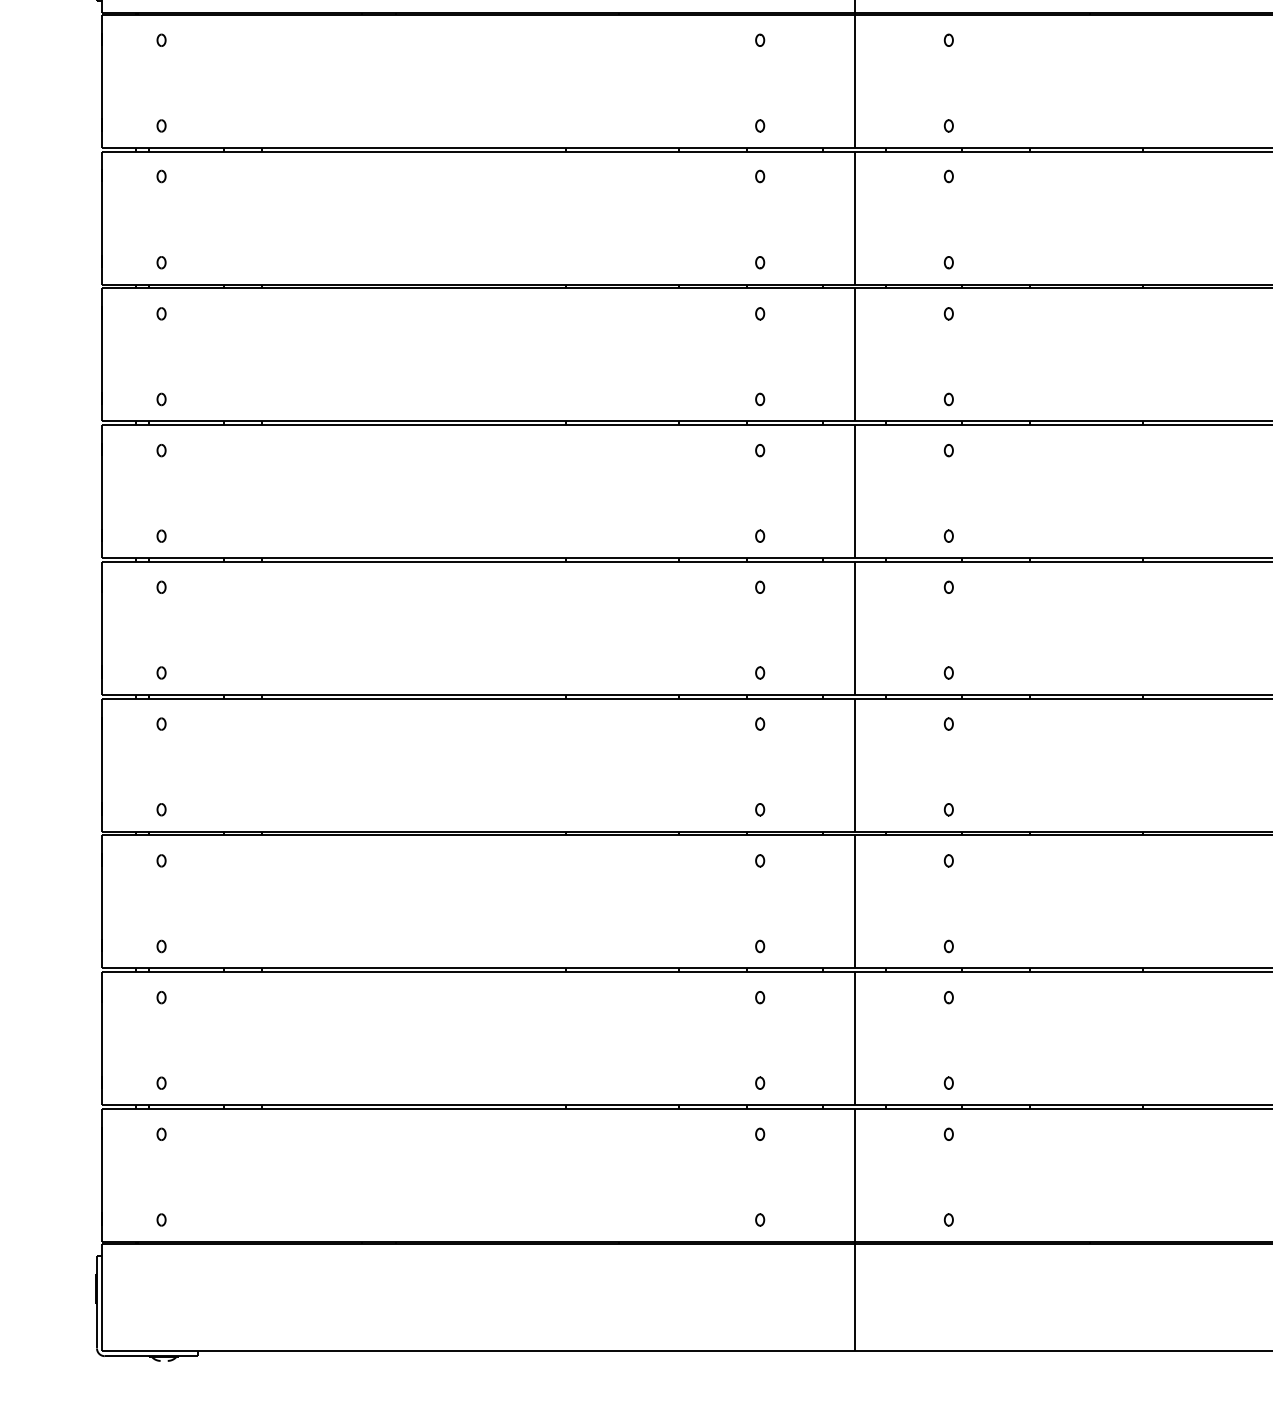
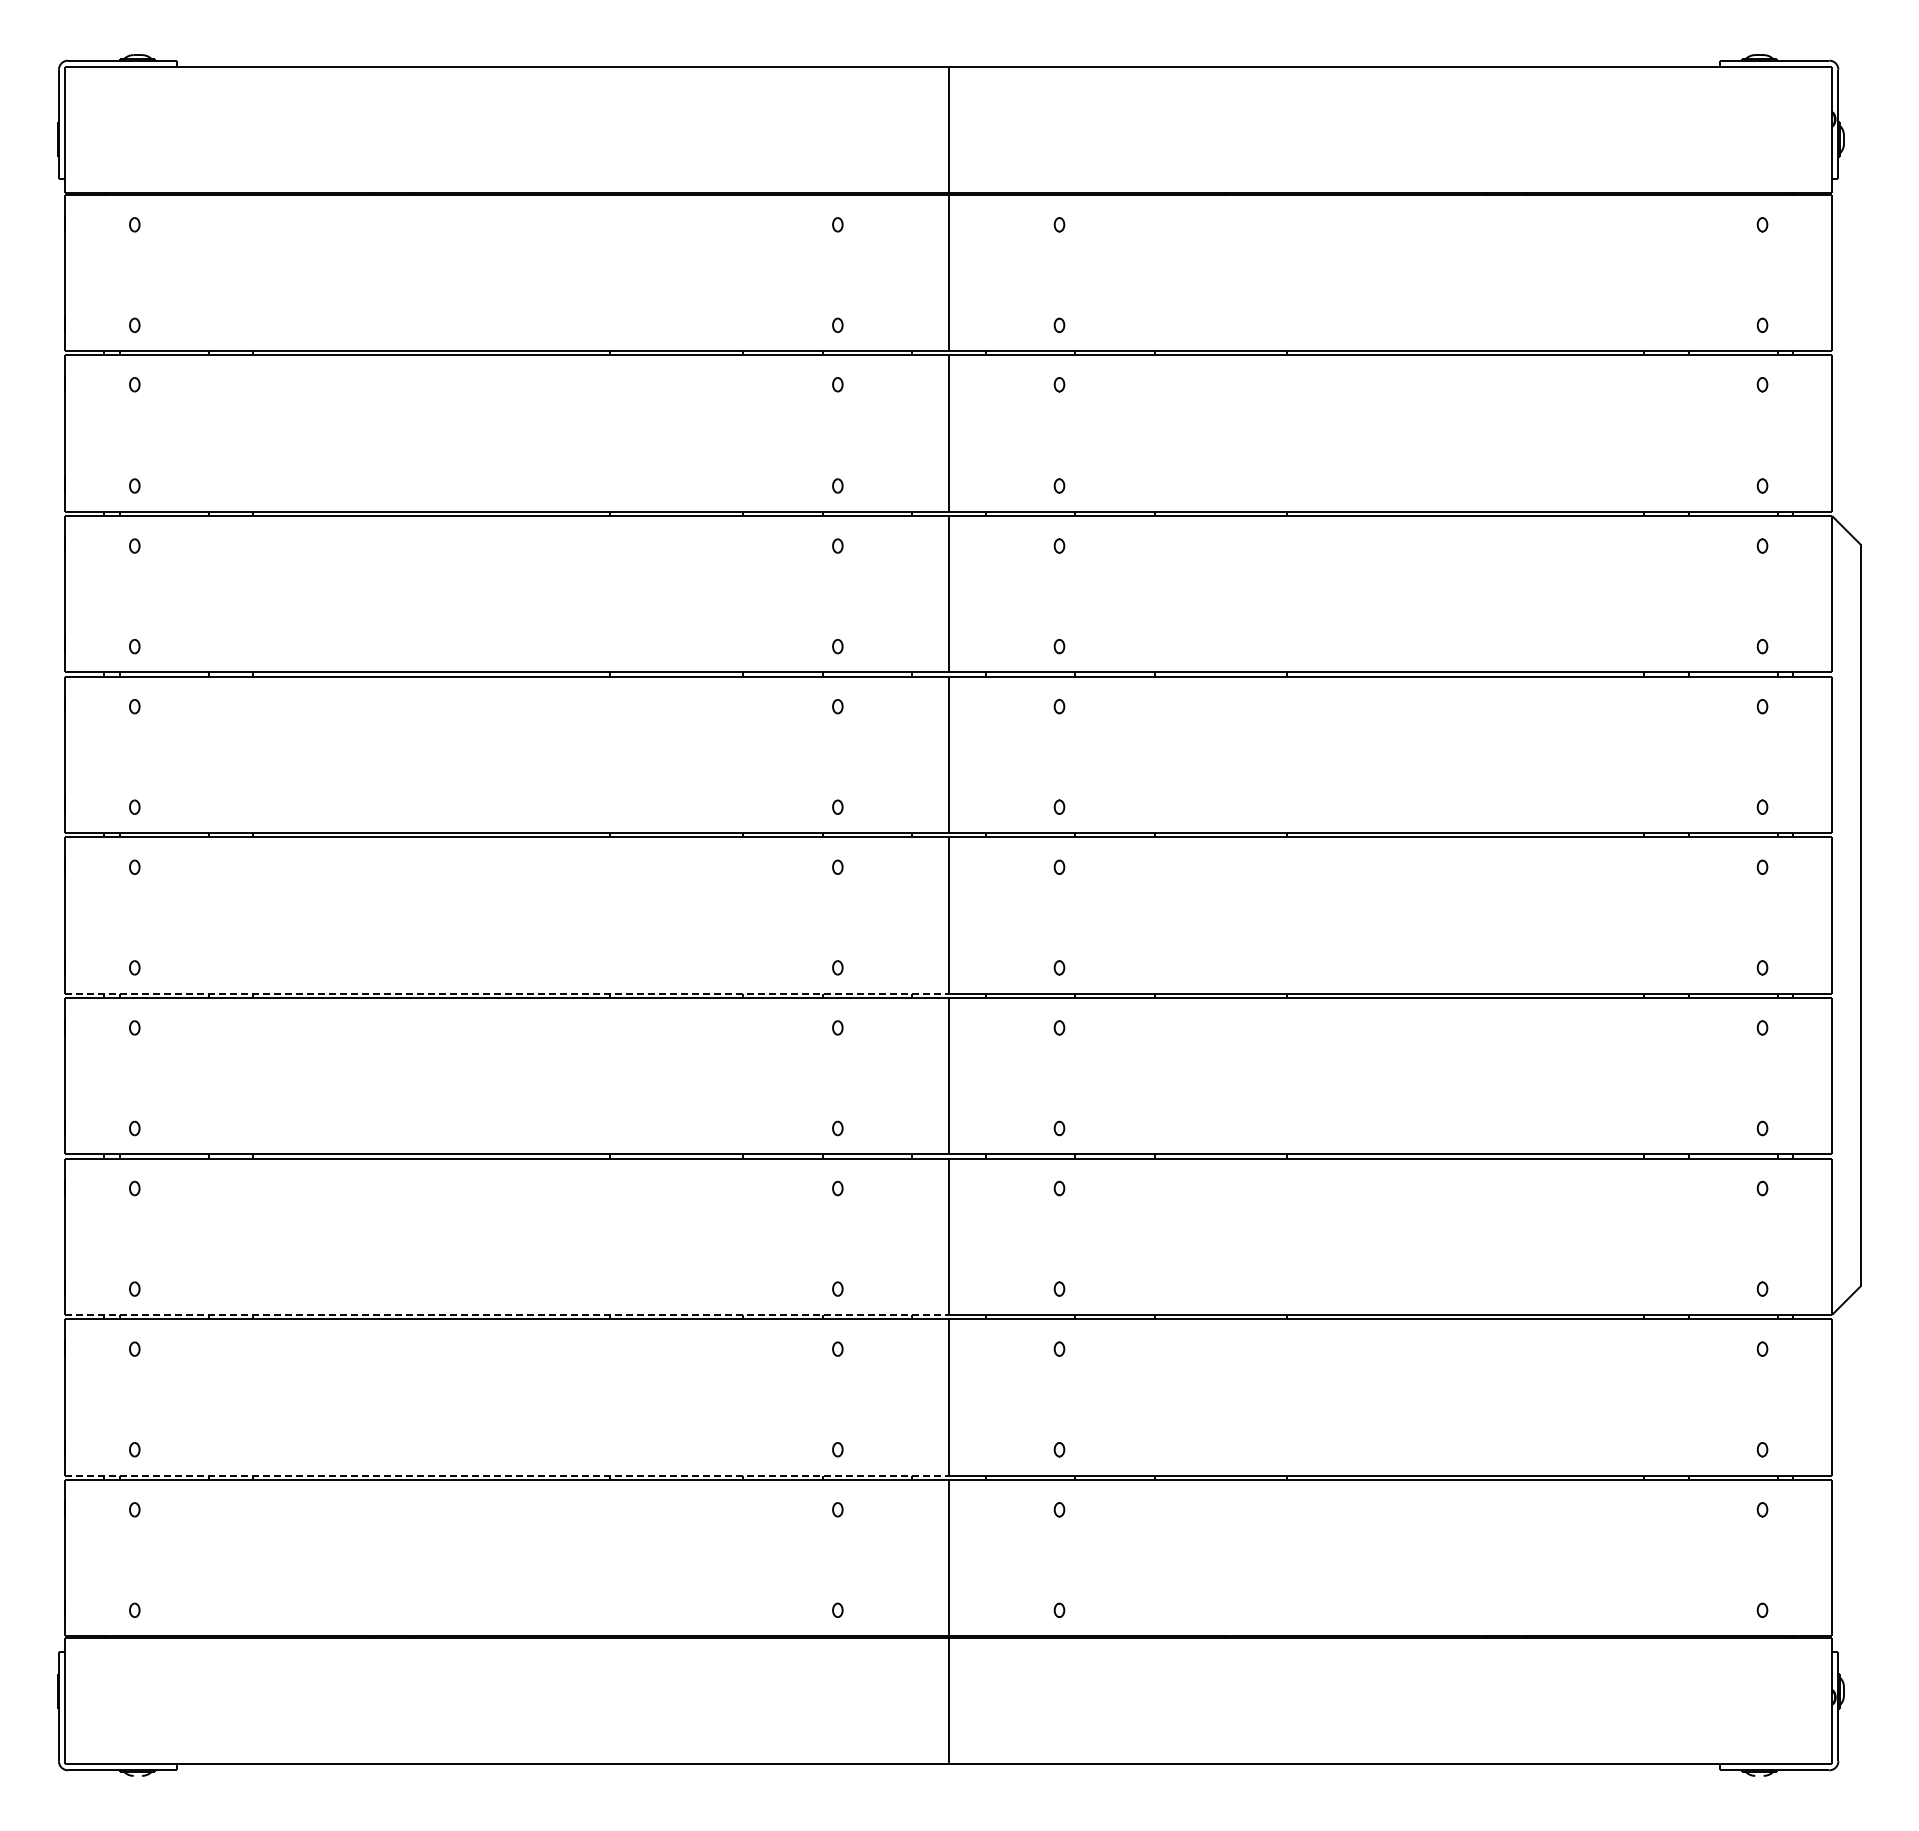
line: (478, 694) -> (506, 993), solid -> dashed
line: (478, 968) -> (506, 1314), solid -> dashed
line: (478, 1105) -> (506, 1475), solid -> dashed

